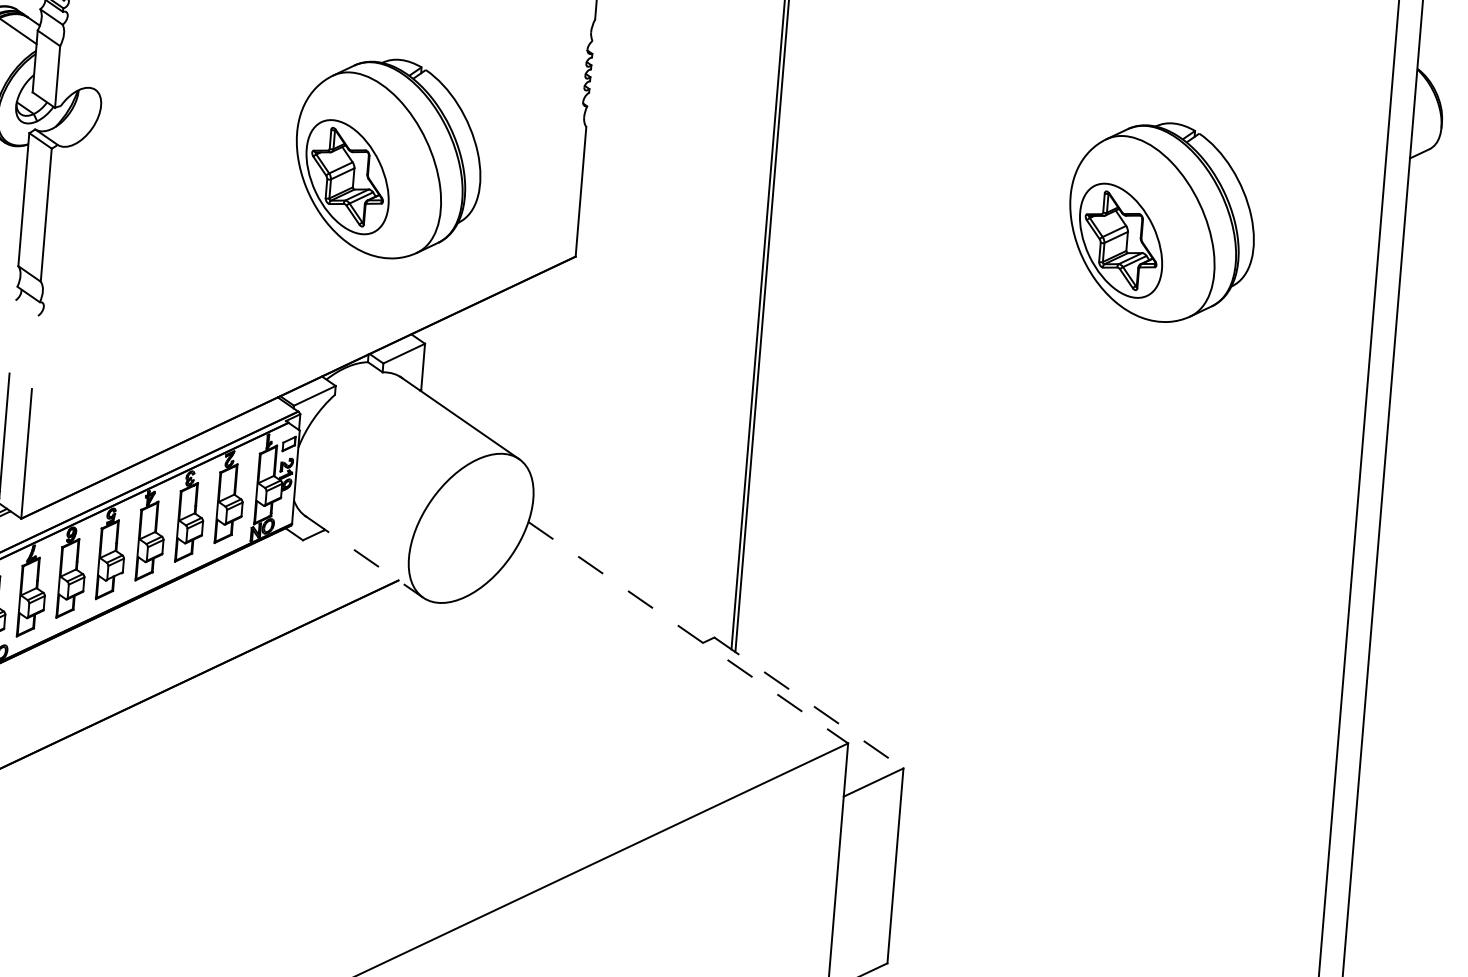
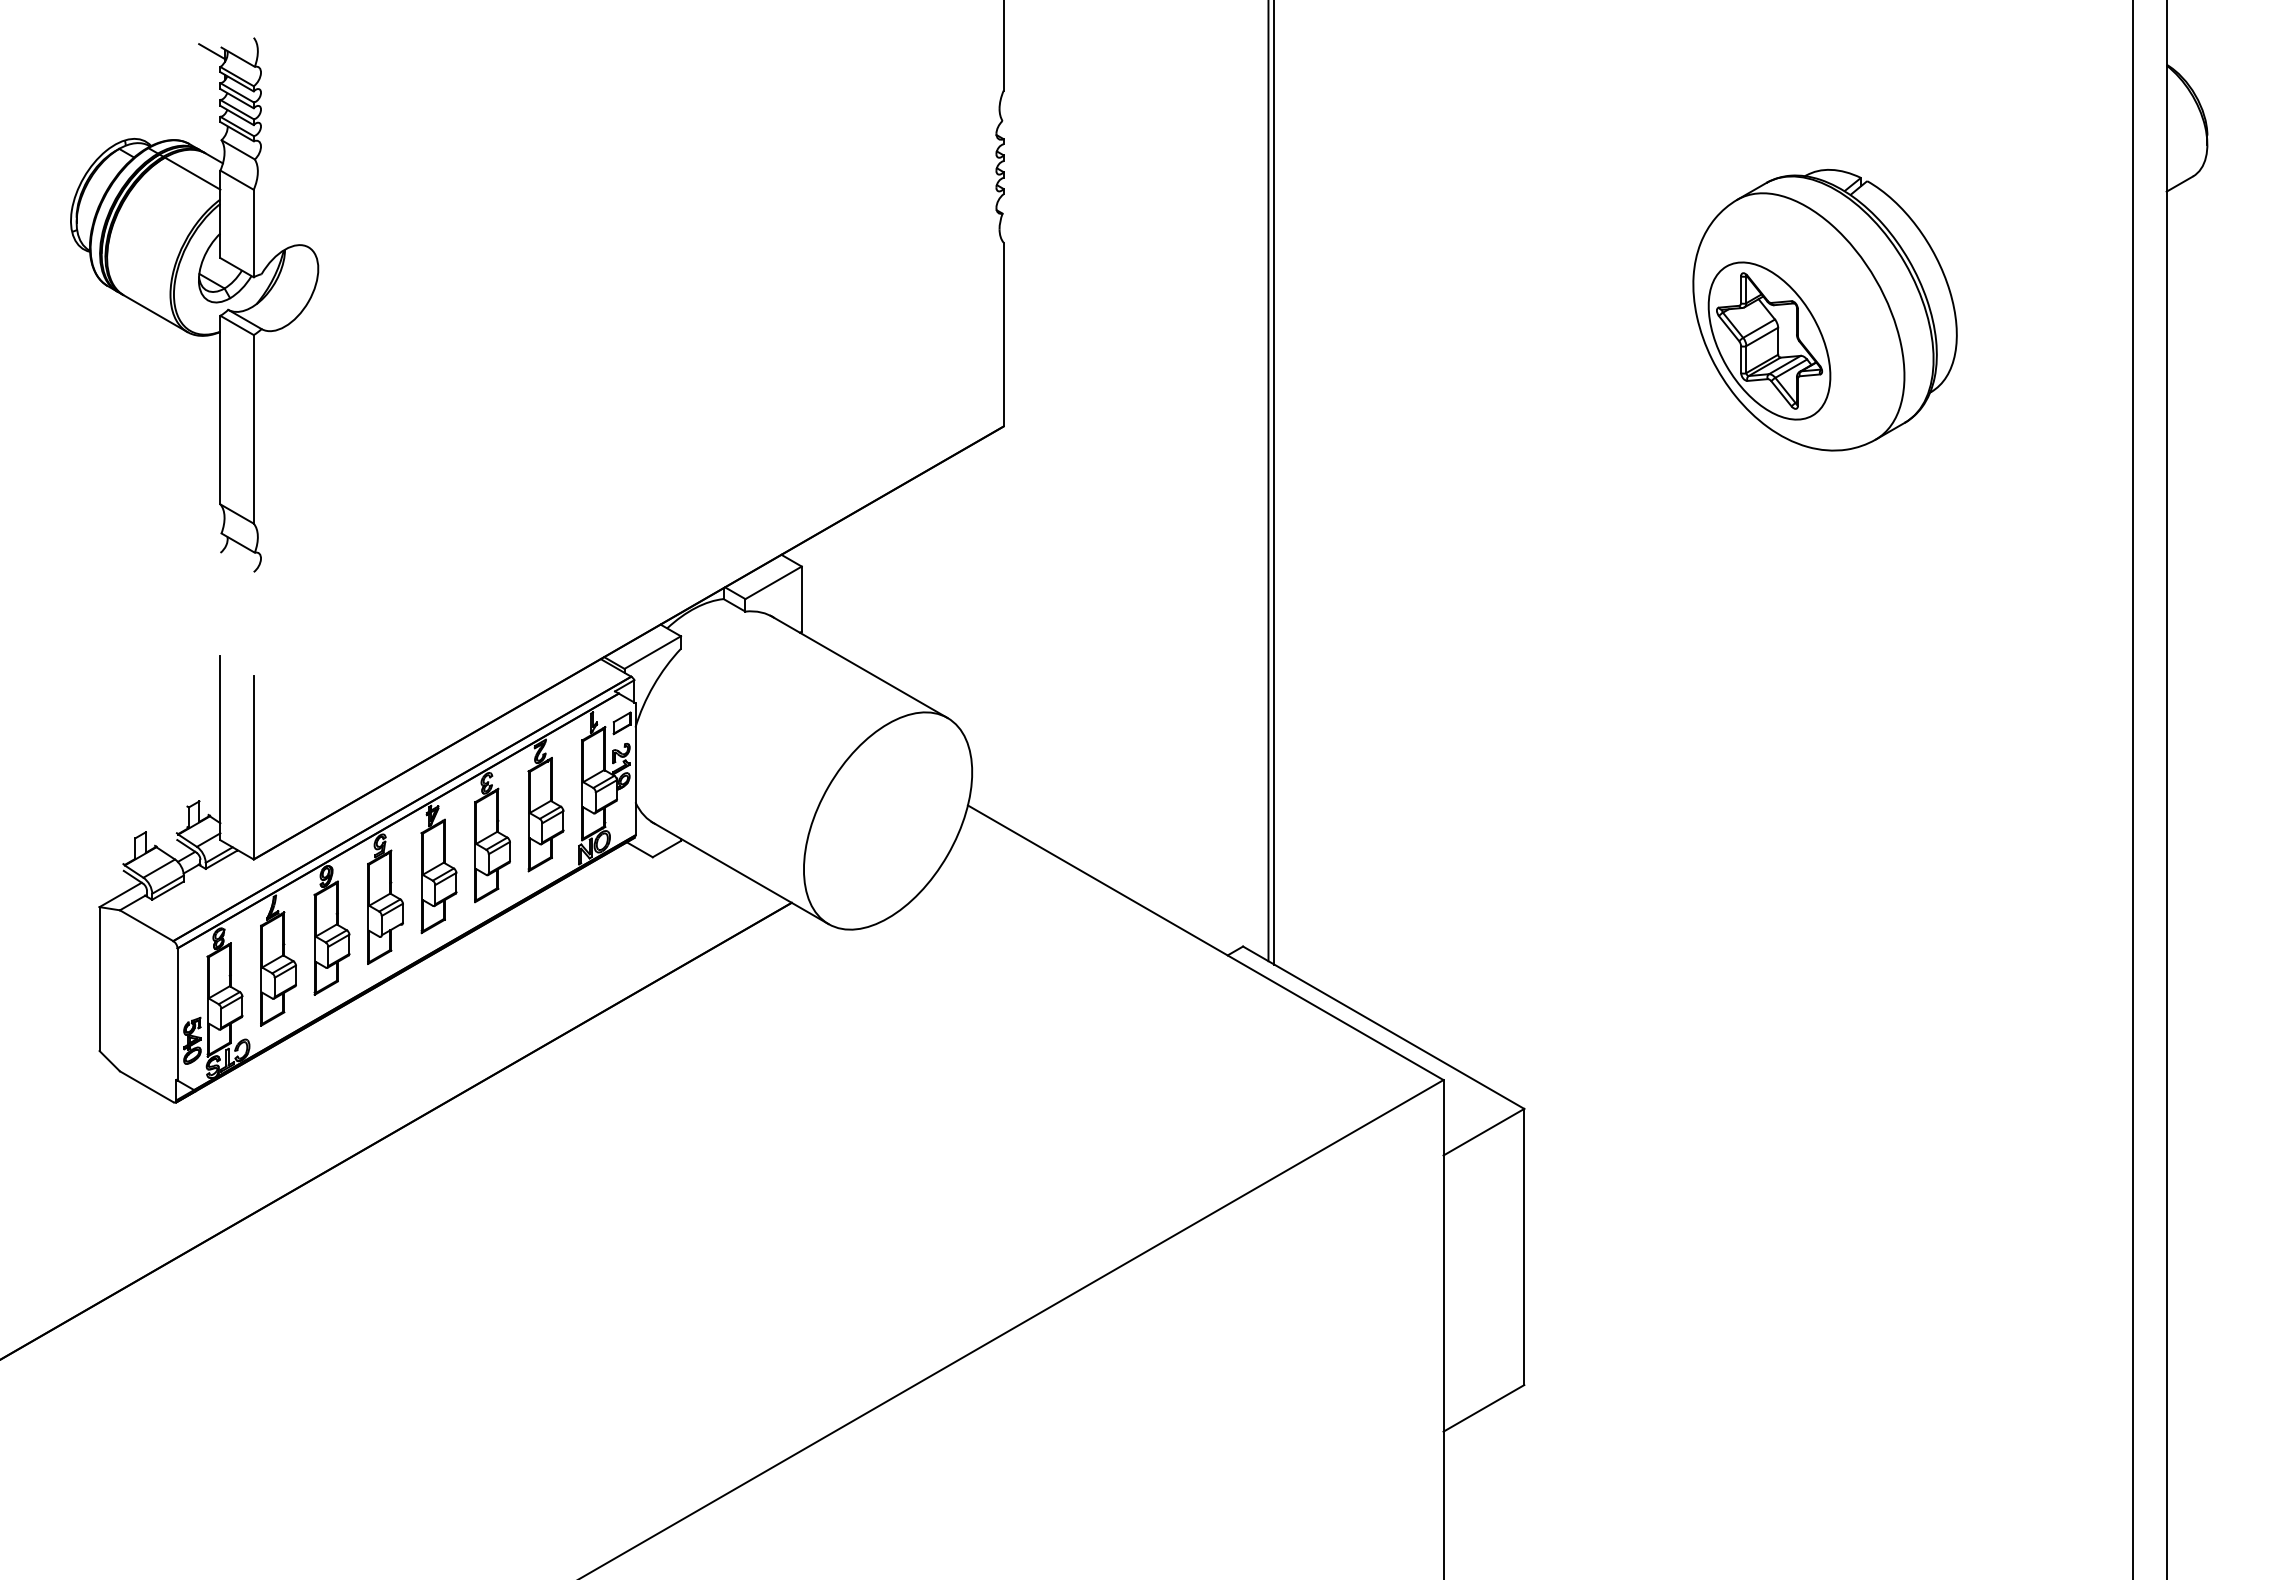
part: (388, 158) -> (728, 310), removed
line: (363, 556) -> (740, 873), dashed -> solid
line: (688, 632) -> (1205, 942), dashed -> solid
line: (809, 702) -> (1384, 1027), dashed -> solid

